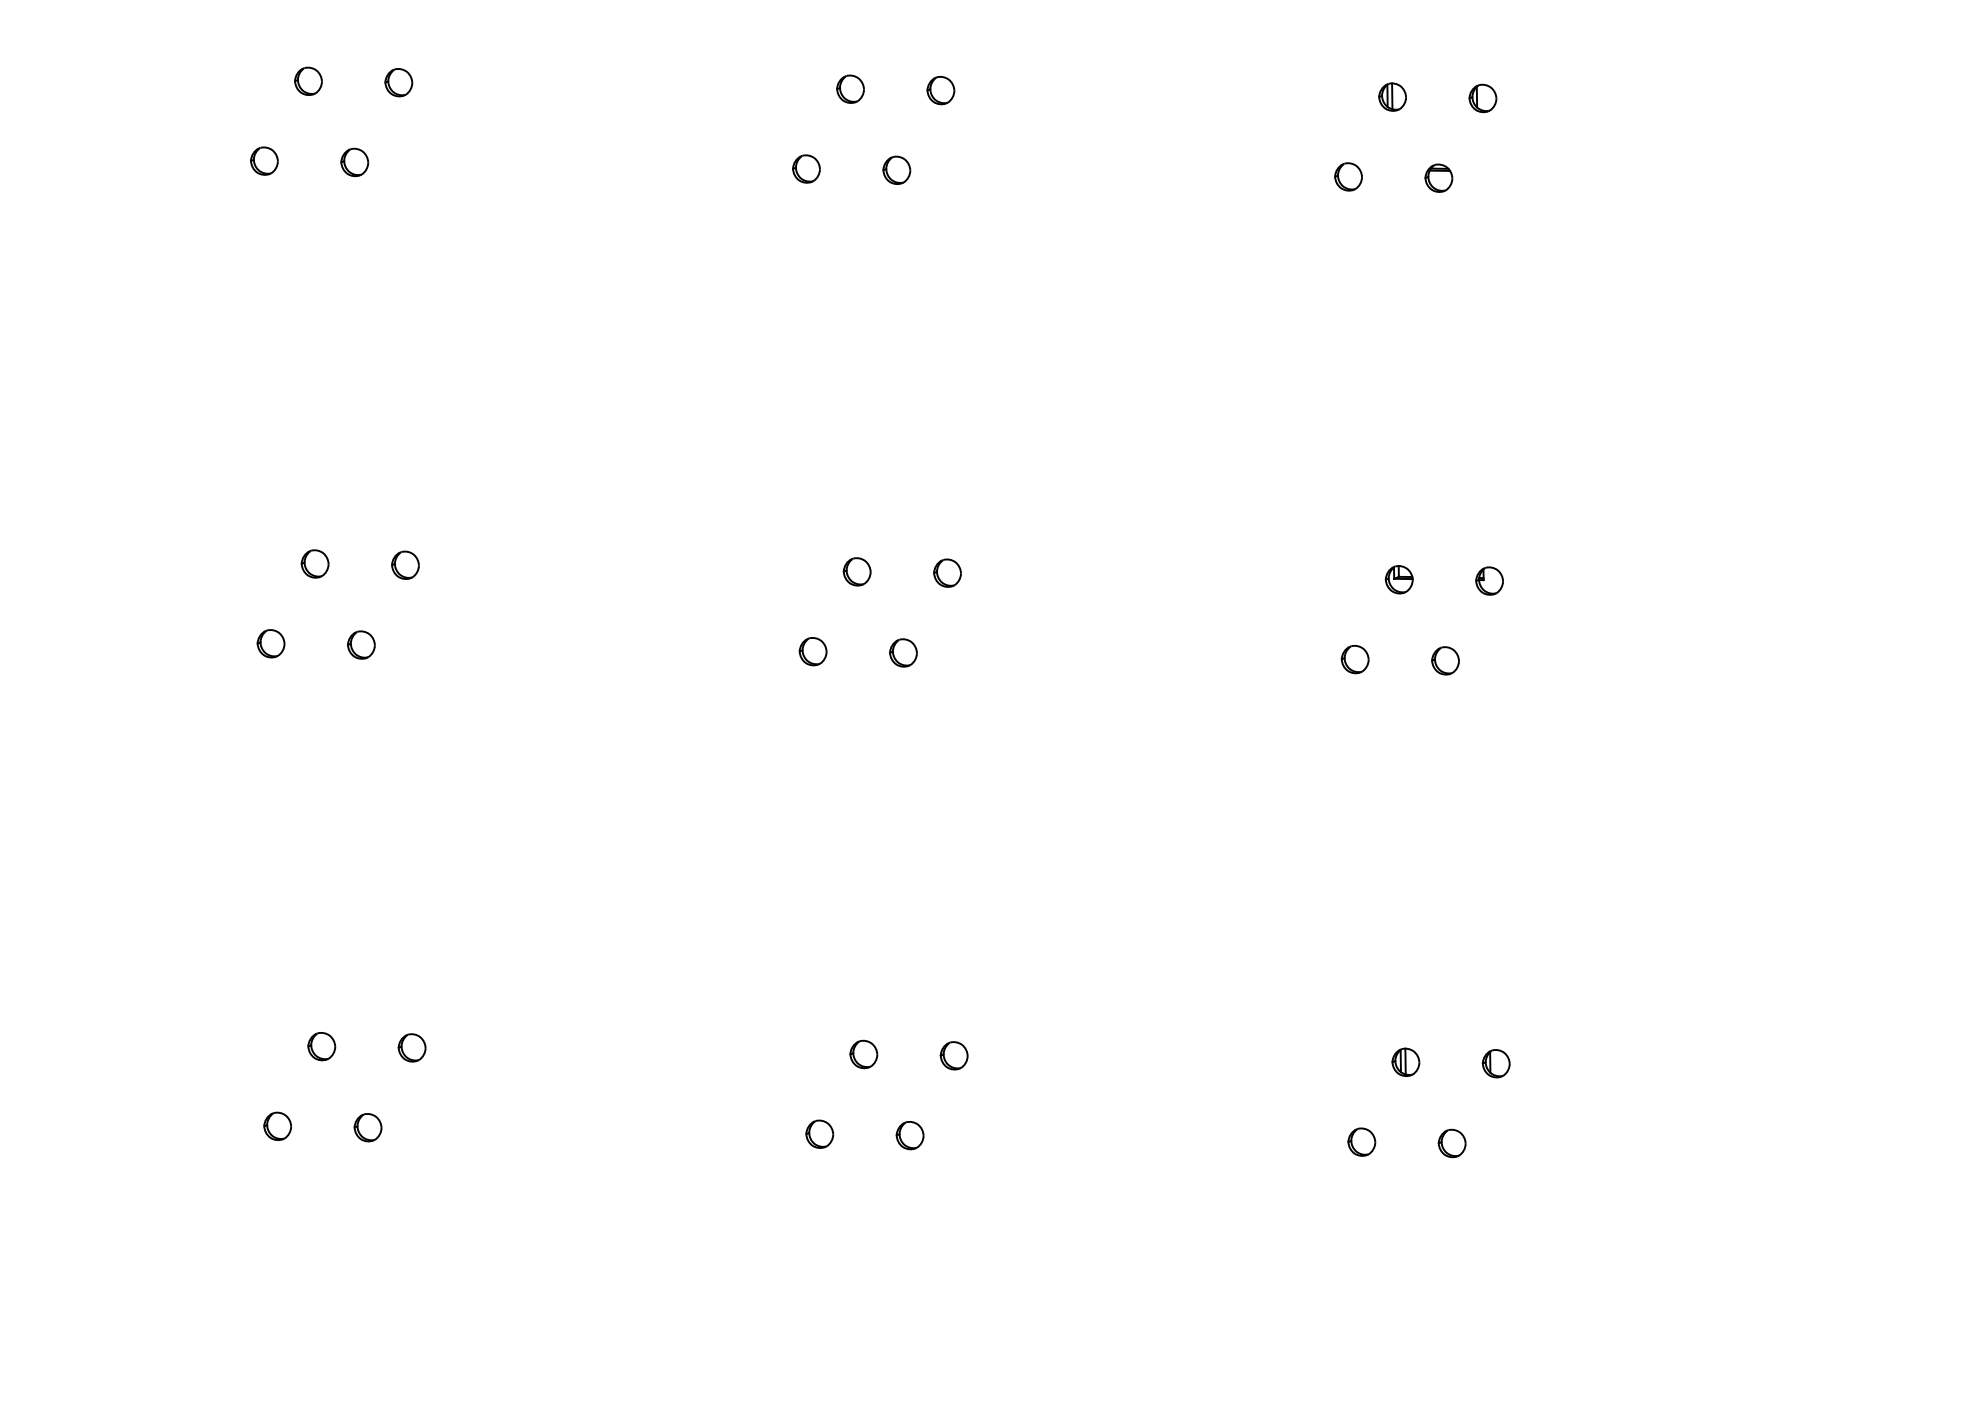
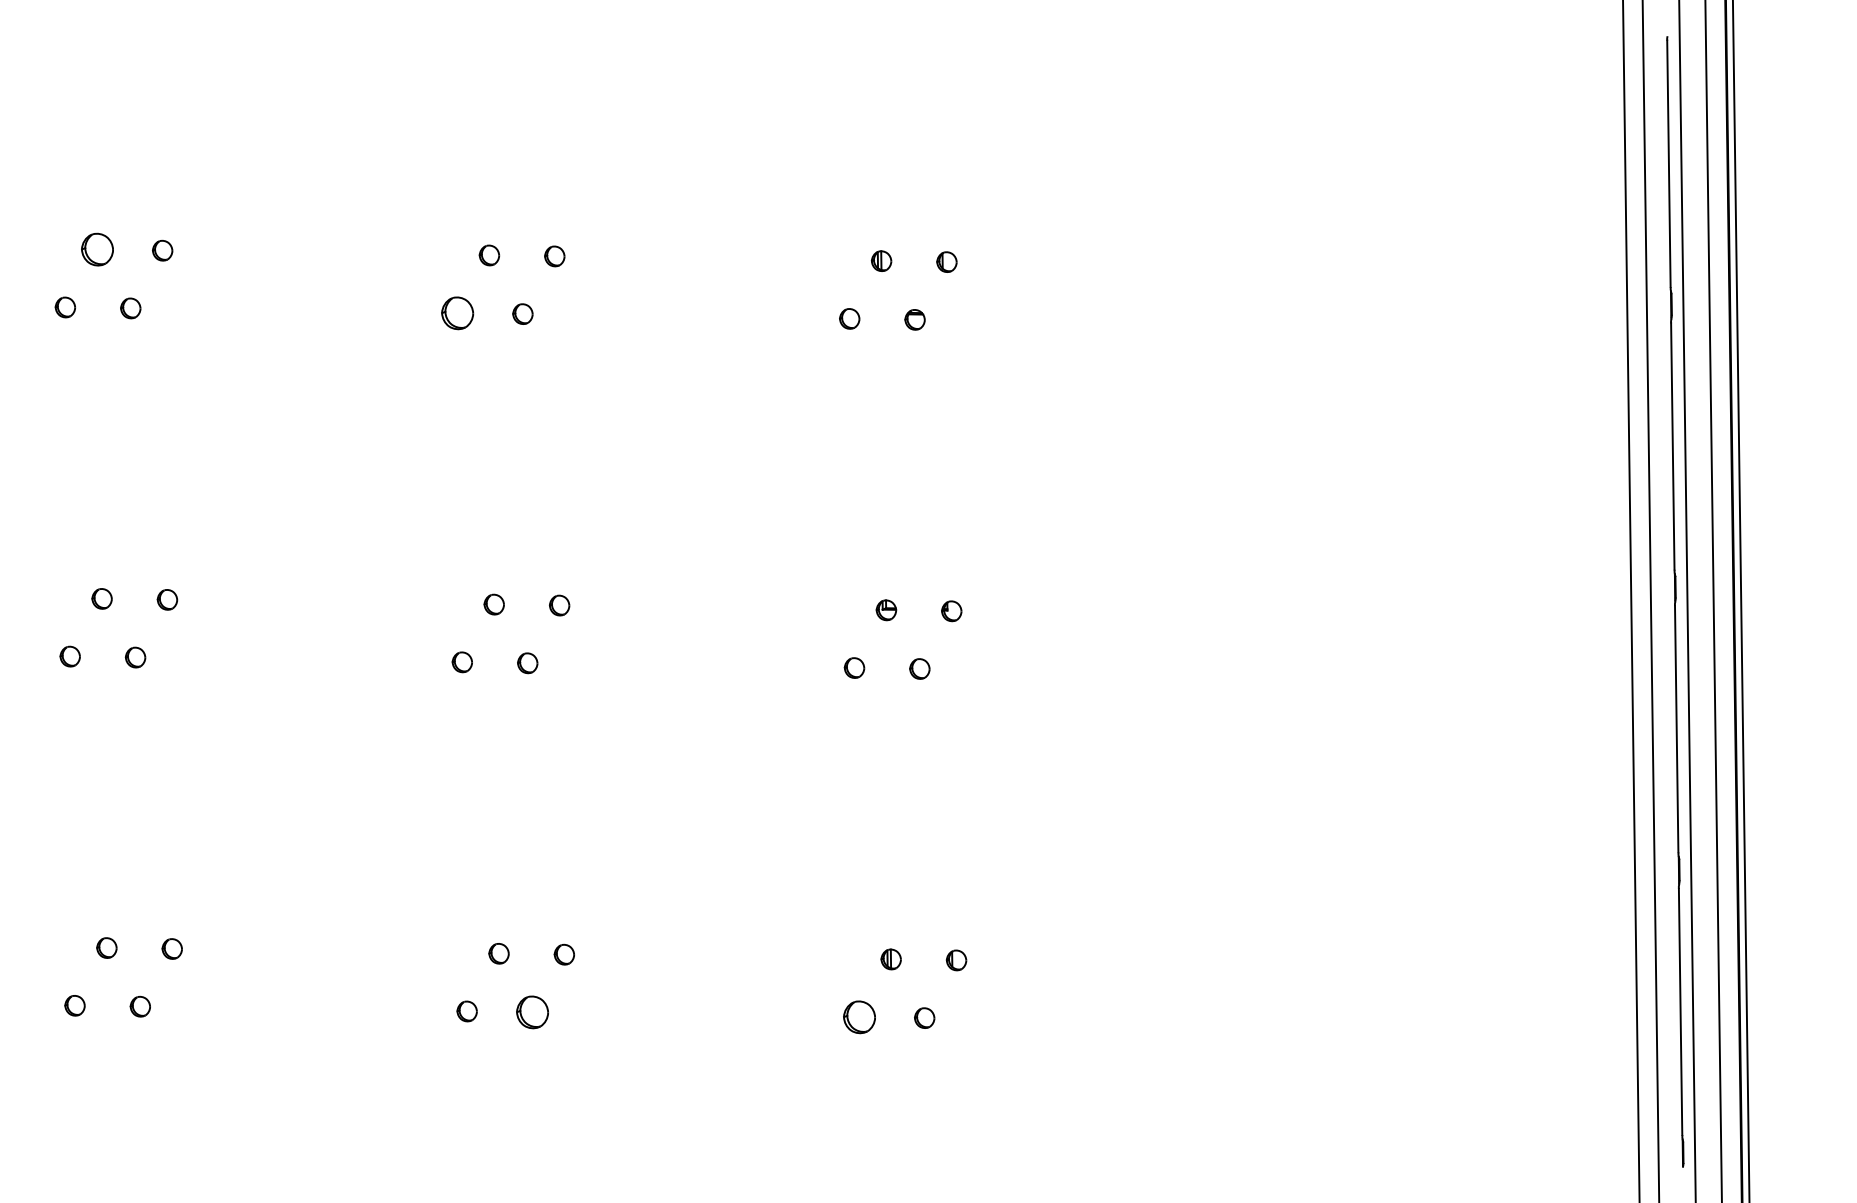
part: (307, 80) -> (96, 249), size x1.6
part: (806, 168) -> (457, 312), size x1.6
part: (910, 1135) -> (532, 1012), size x1.6
part: (1360, 1141) -> (858, 1016), size x1.6

